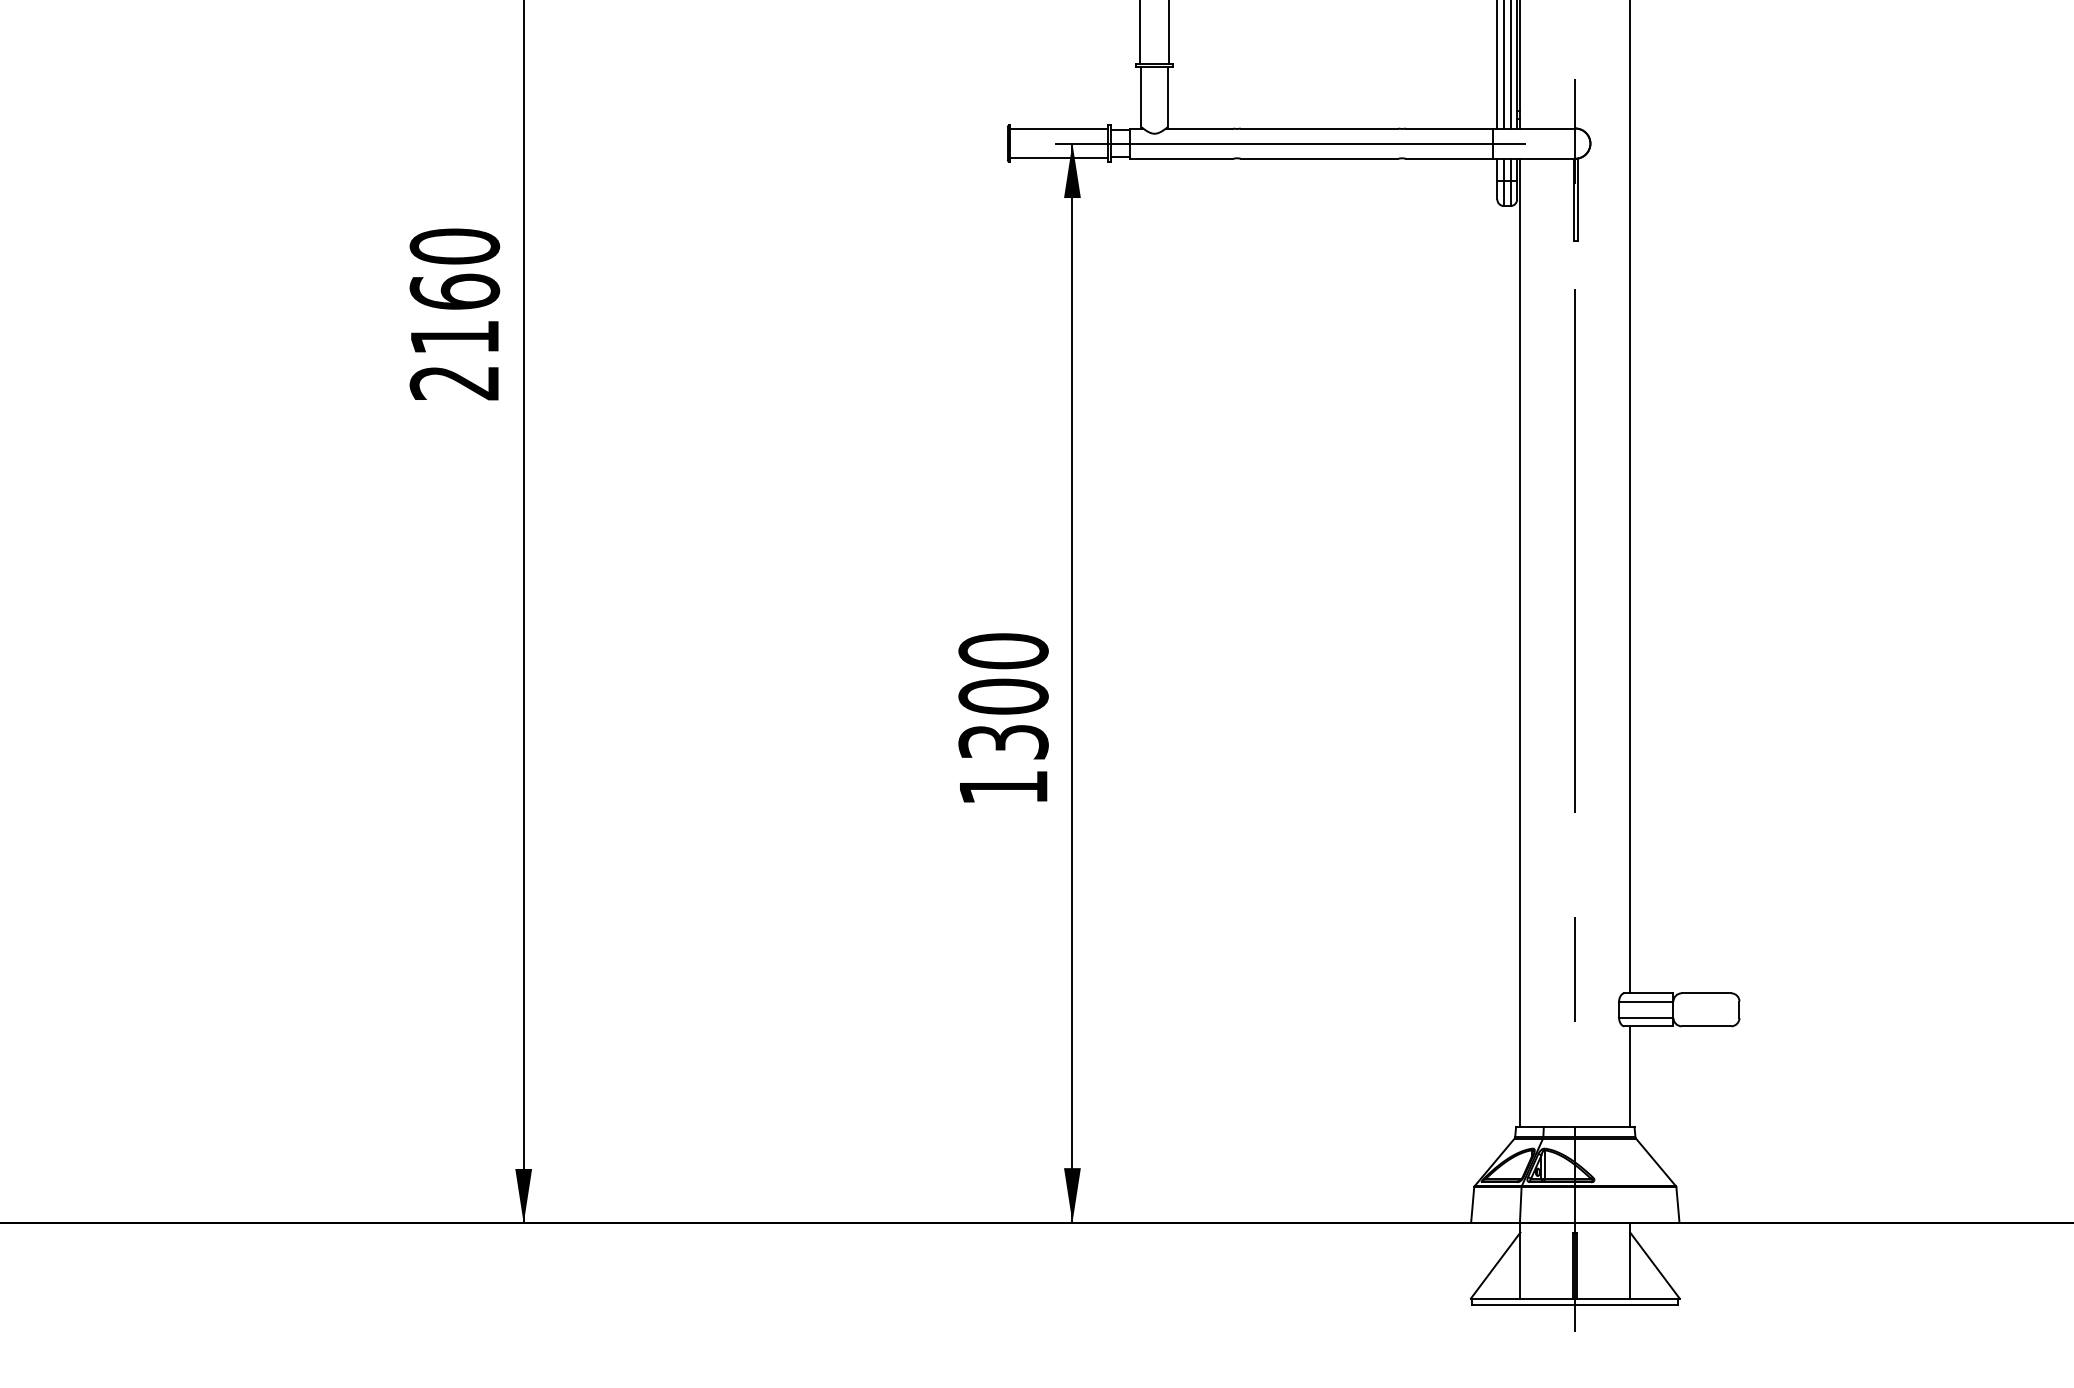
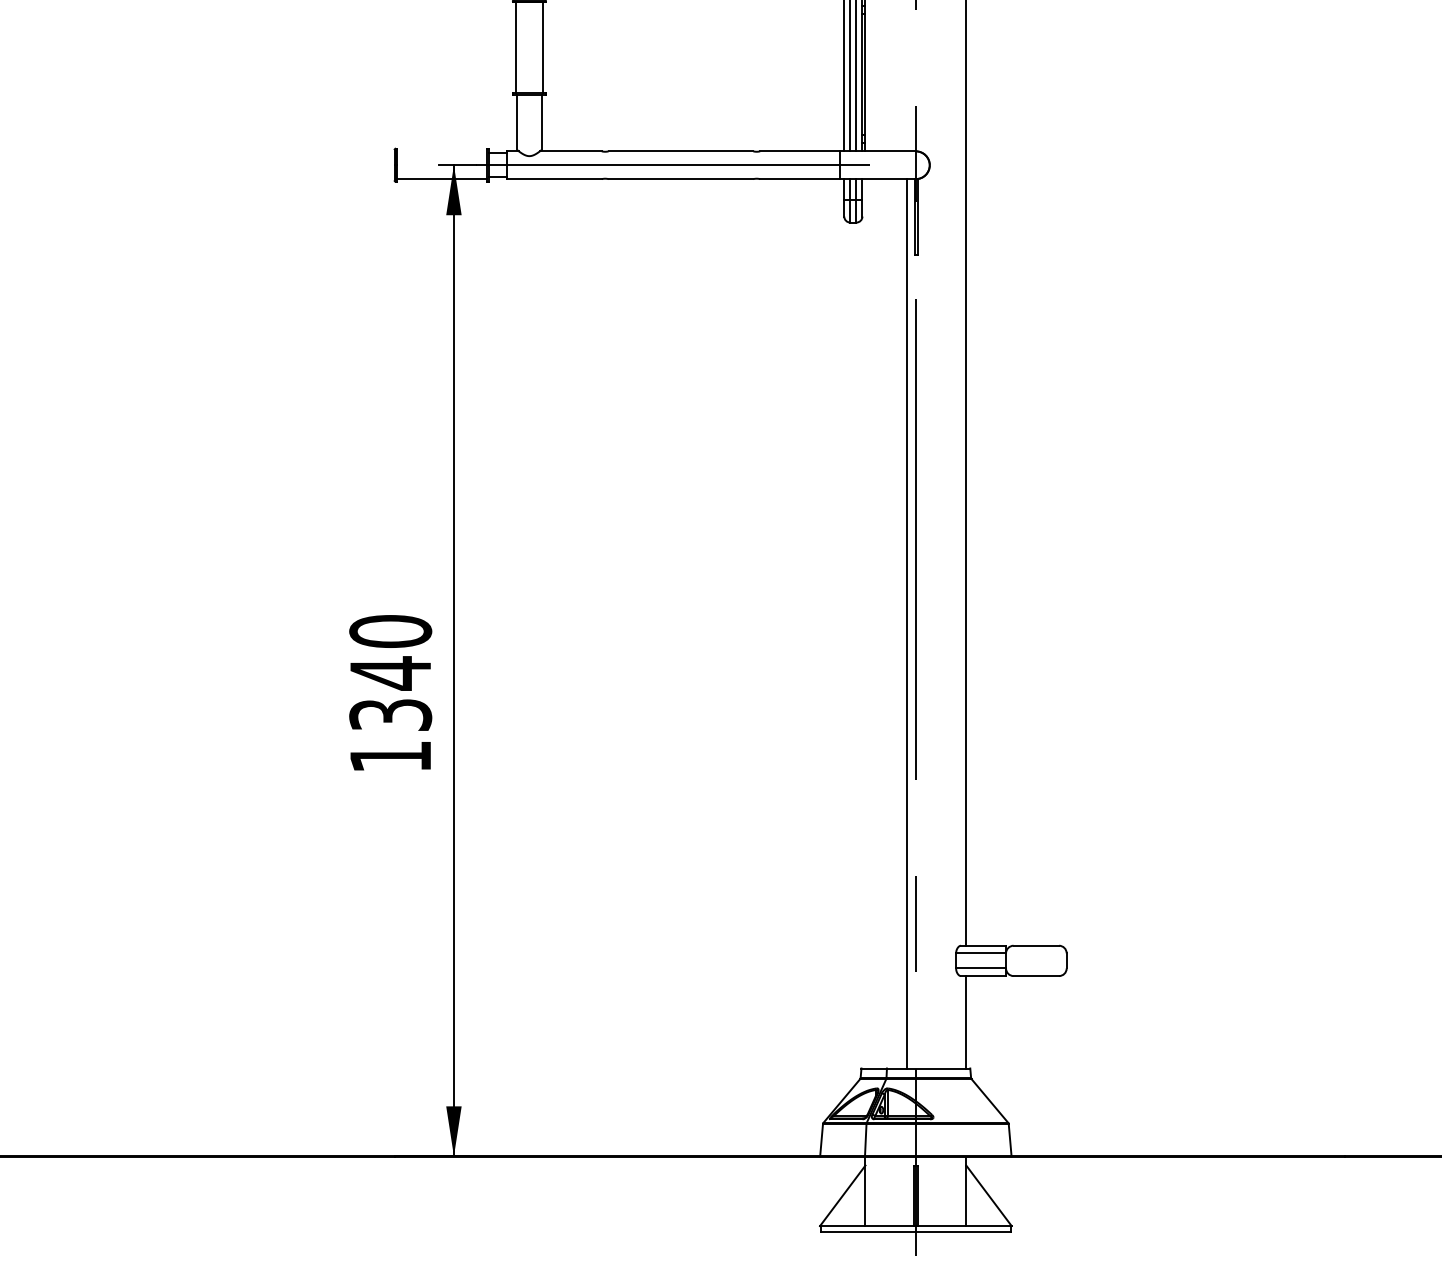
line: (1059, 128) -> (442, 151), removed
line: (1520, 642) -> (906, 623), moved
text: (1003, 696) -> (390, 673), 1300 -> 1340

